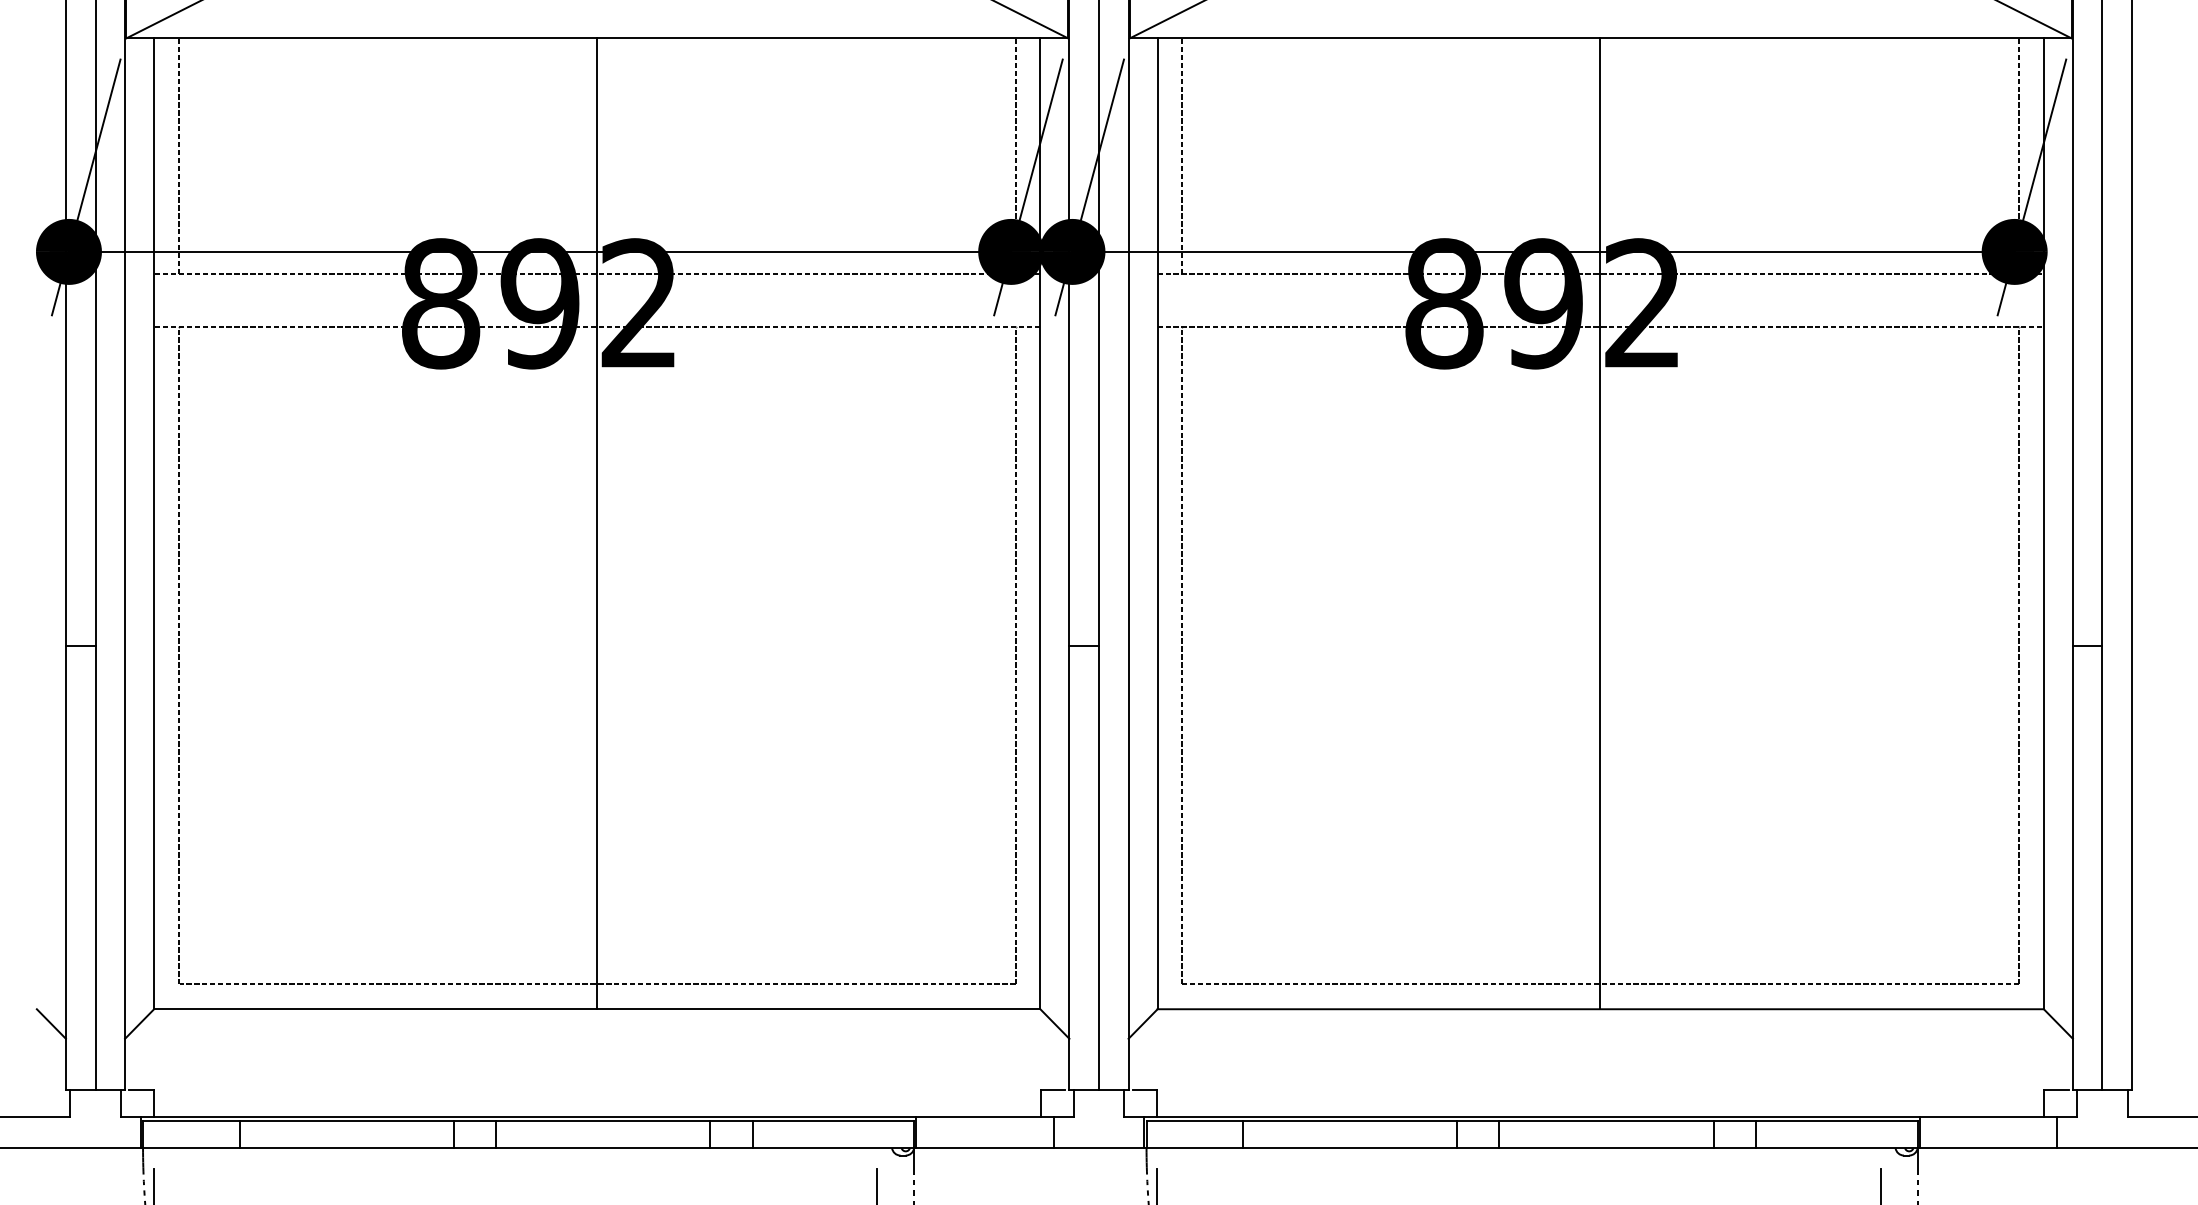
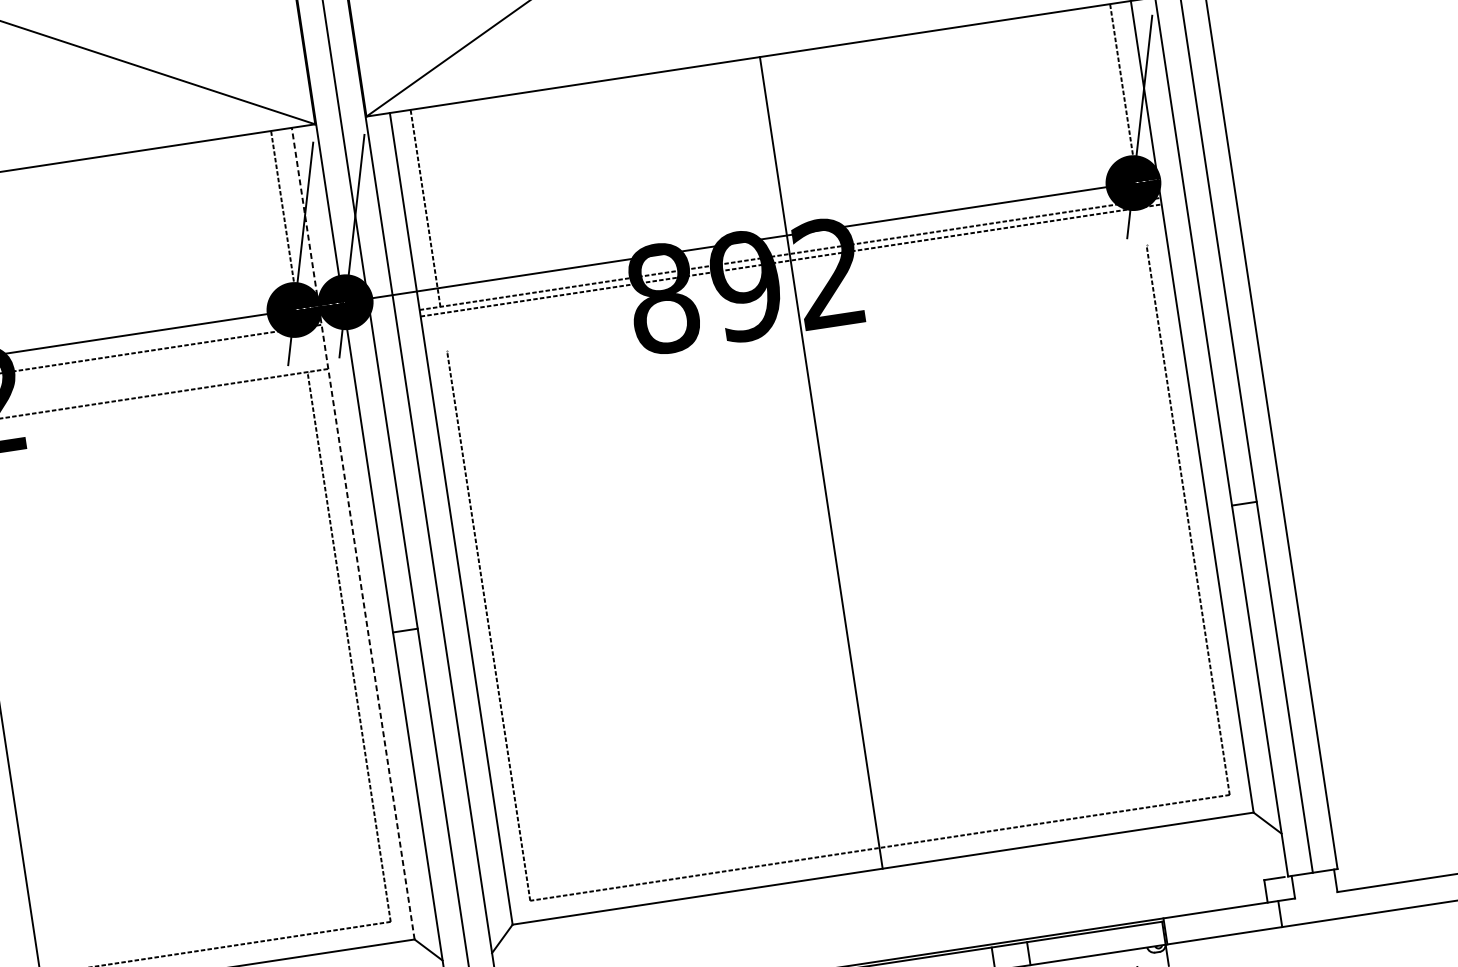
line: (1600, 326) -> (790, 260), moved
line: (1040, 523) -> (353, 533), solid -> dashed

